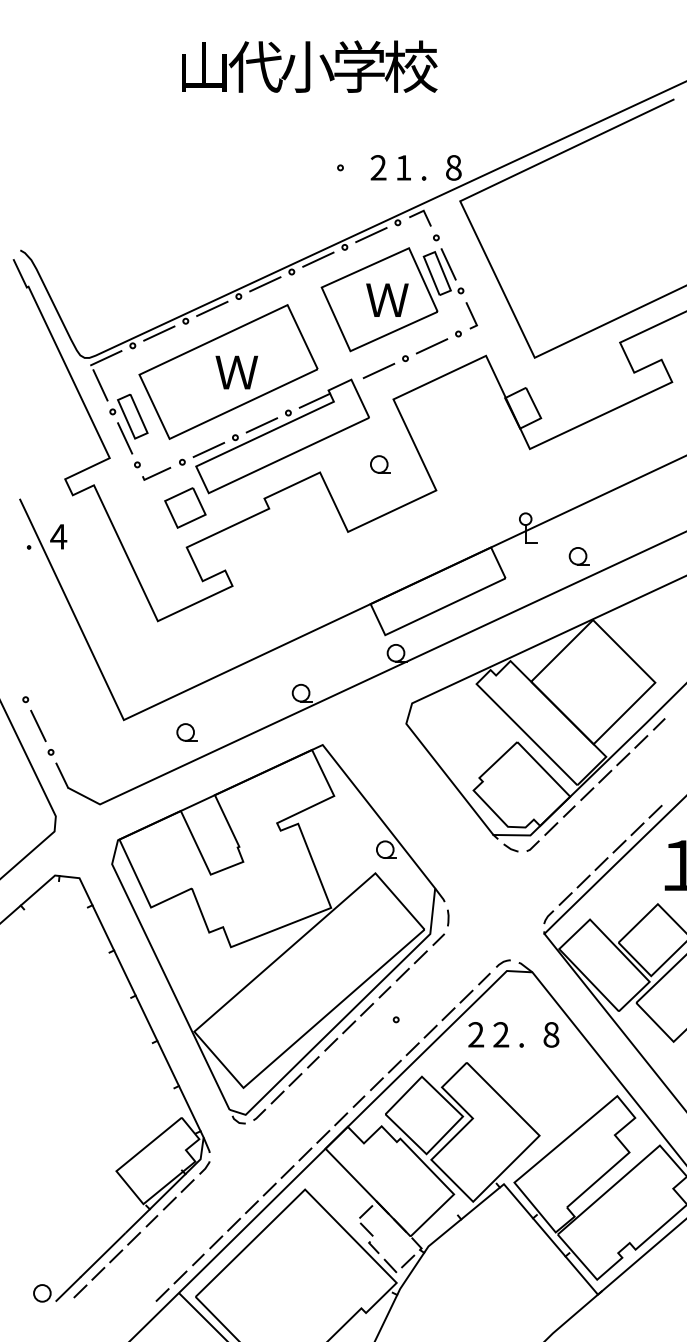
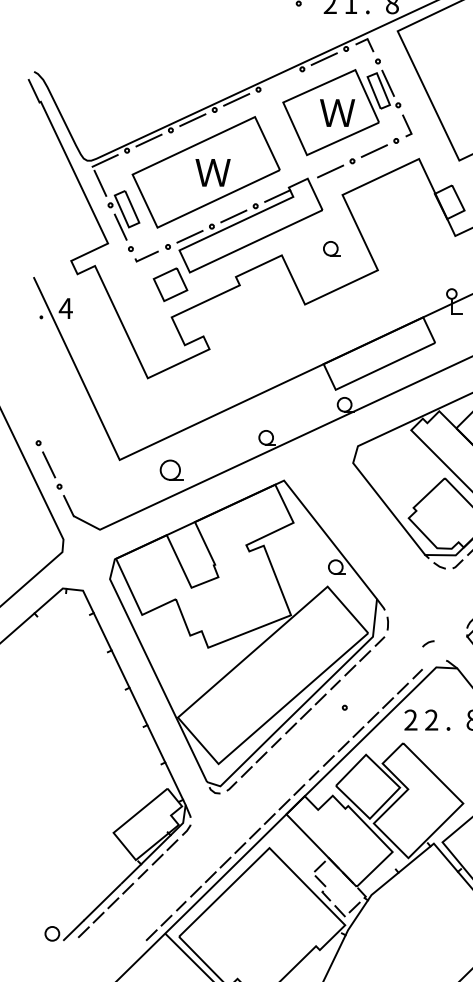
line: (318, 259) -> (280, 79), removed
part: (186, 732) -> (171, 470), size x1.4
curve: (502, 963) -> (427, 643), moved

